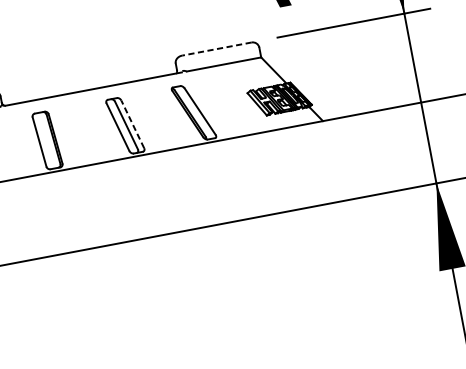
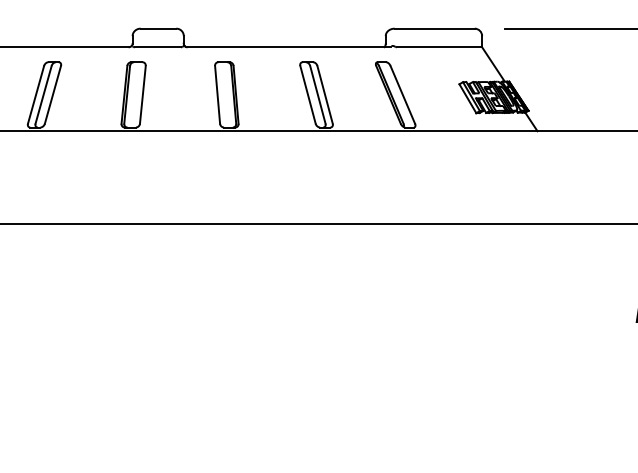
line: (216, 48) -> (434, 28), dashed -> solid
line: (133, 124) -> (325, 94), dashed -> solid

